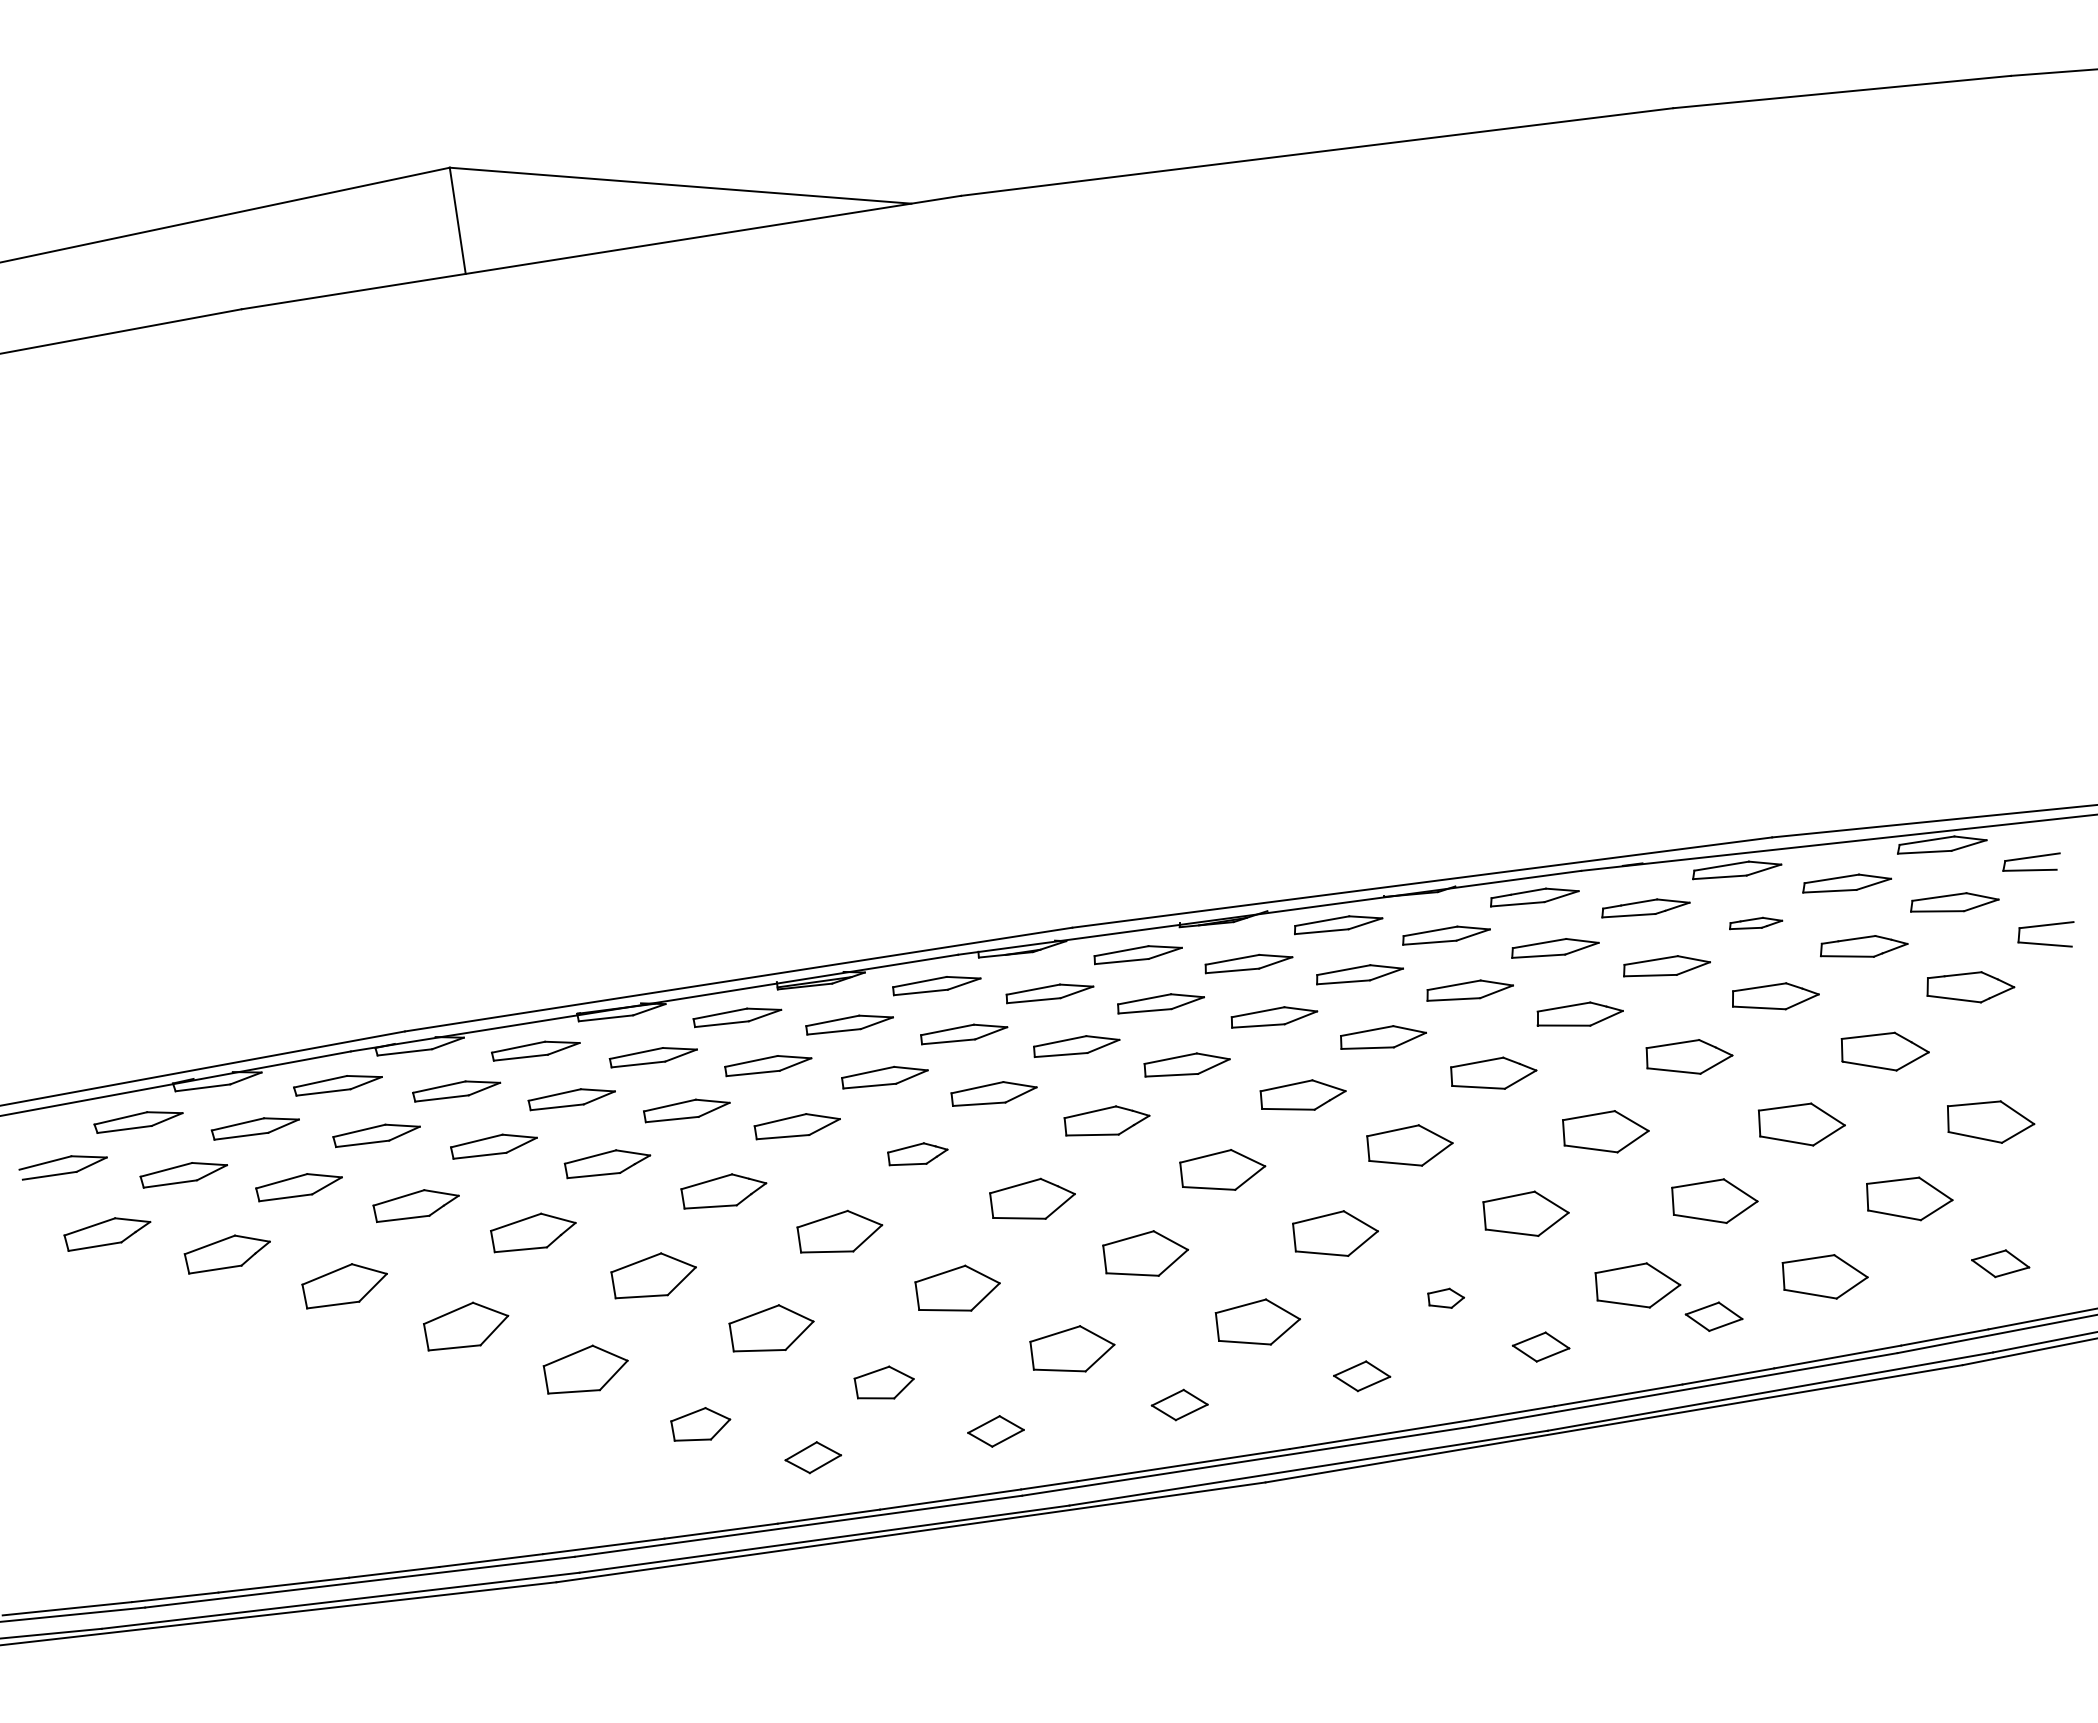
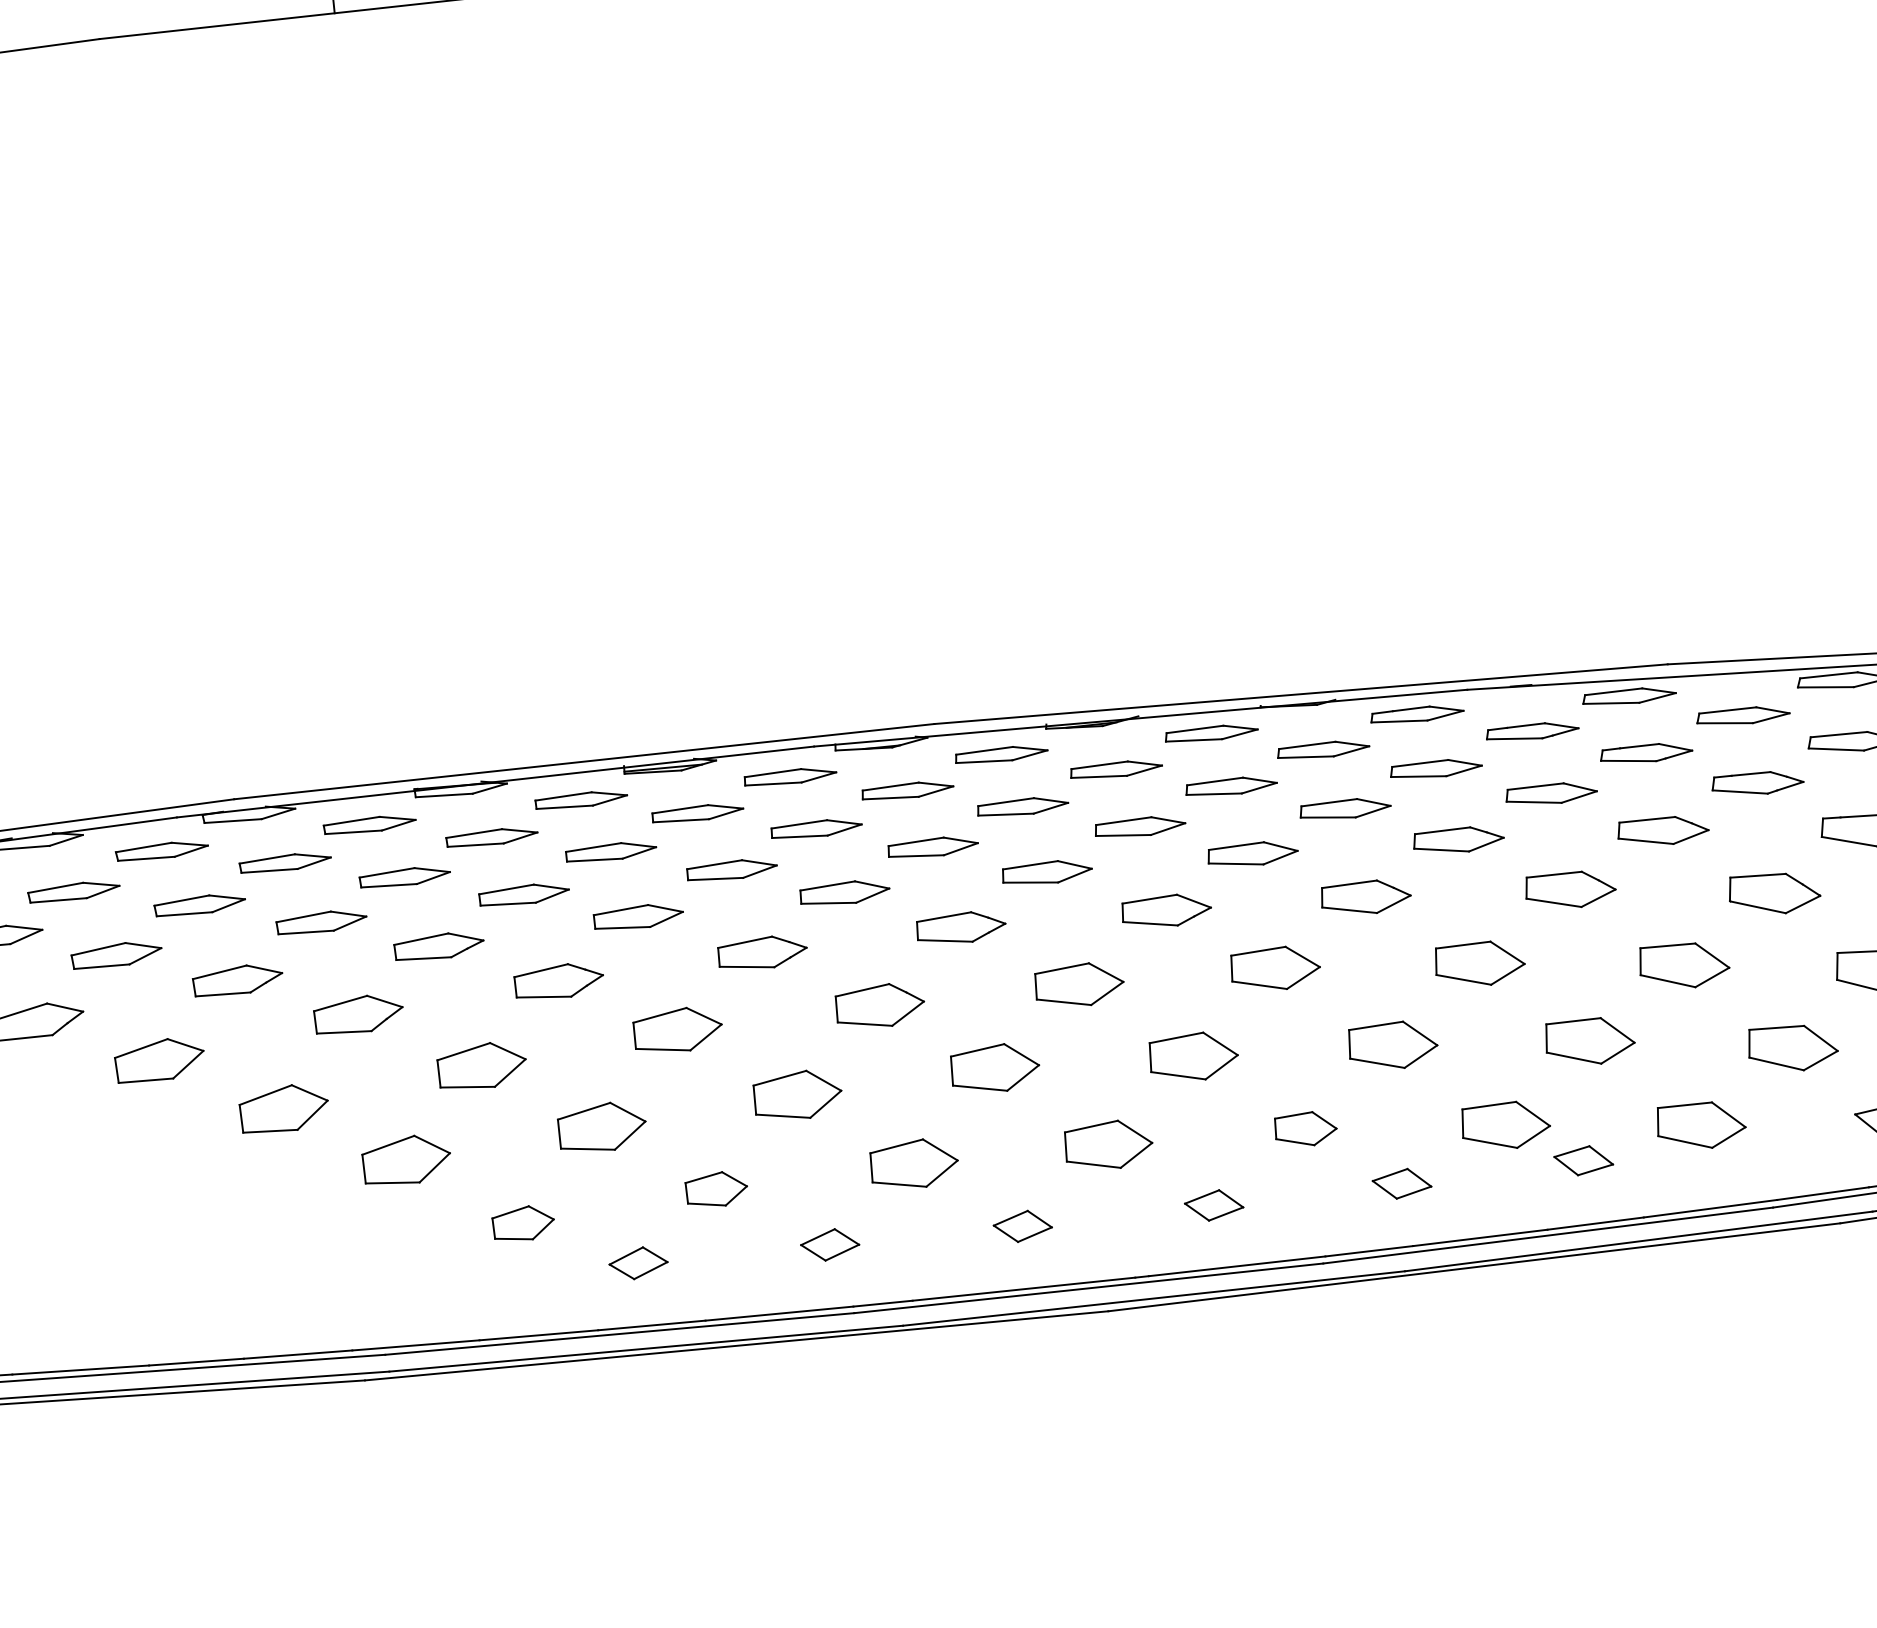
part: (1755, 923) -> (1646, 753), size x1.67
part: (917, 1153) -> (762, 951), size x1.43
part: (1445, 1298) -> (1304, 1128), size x1.67

